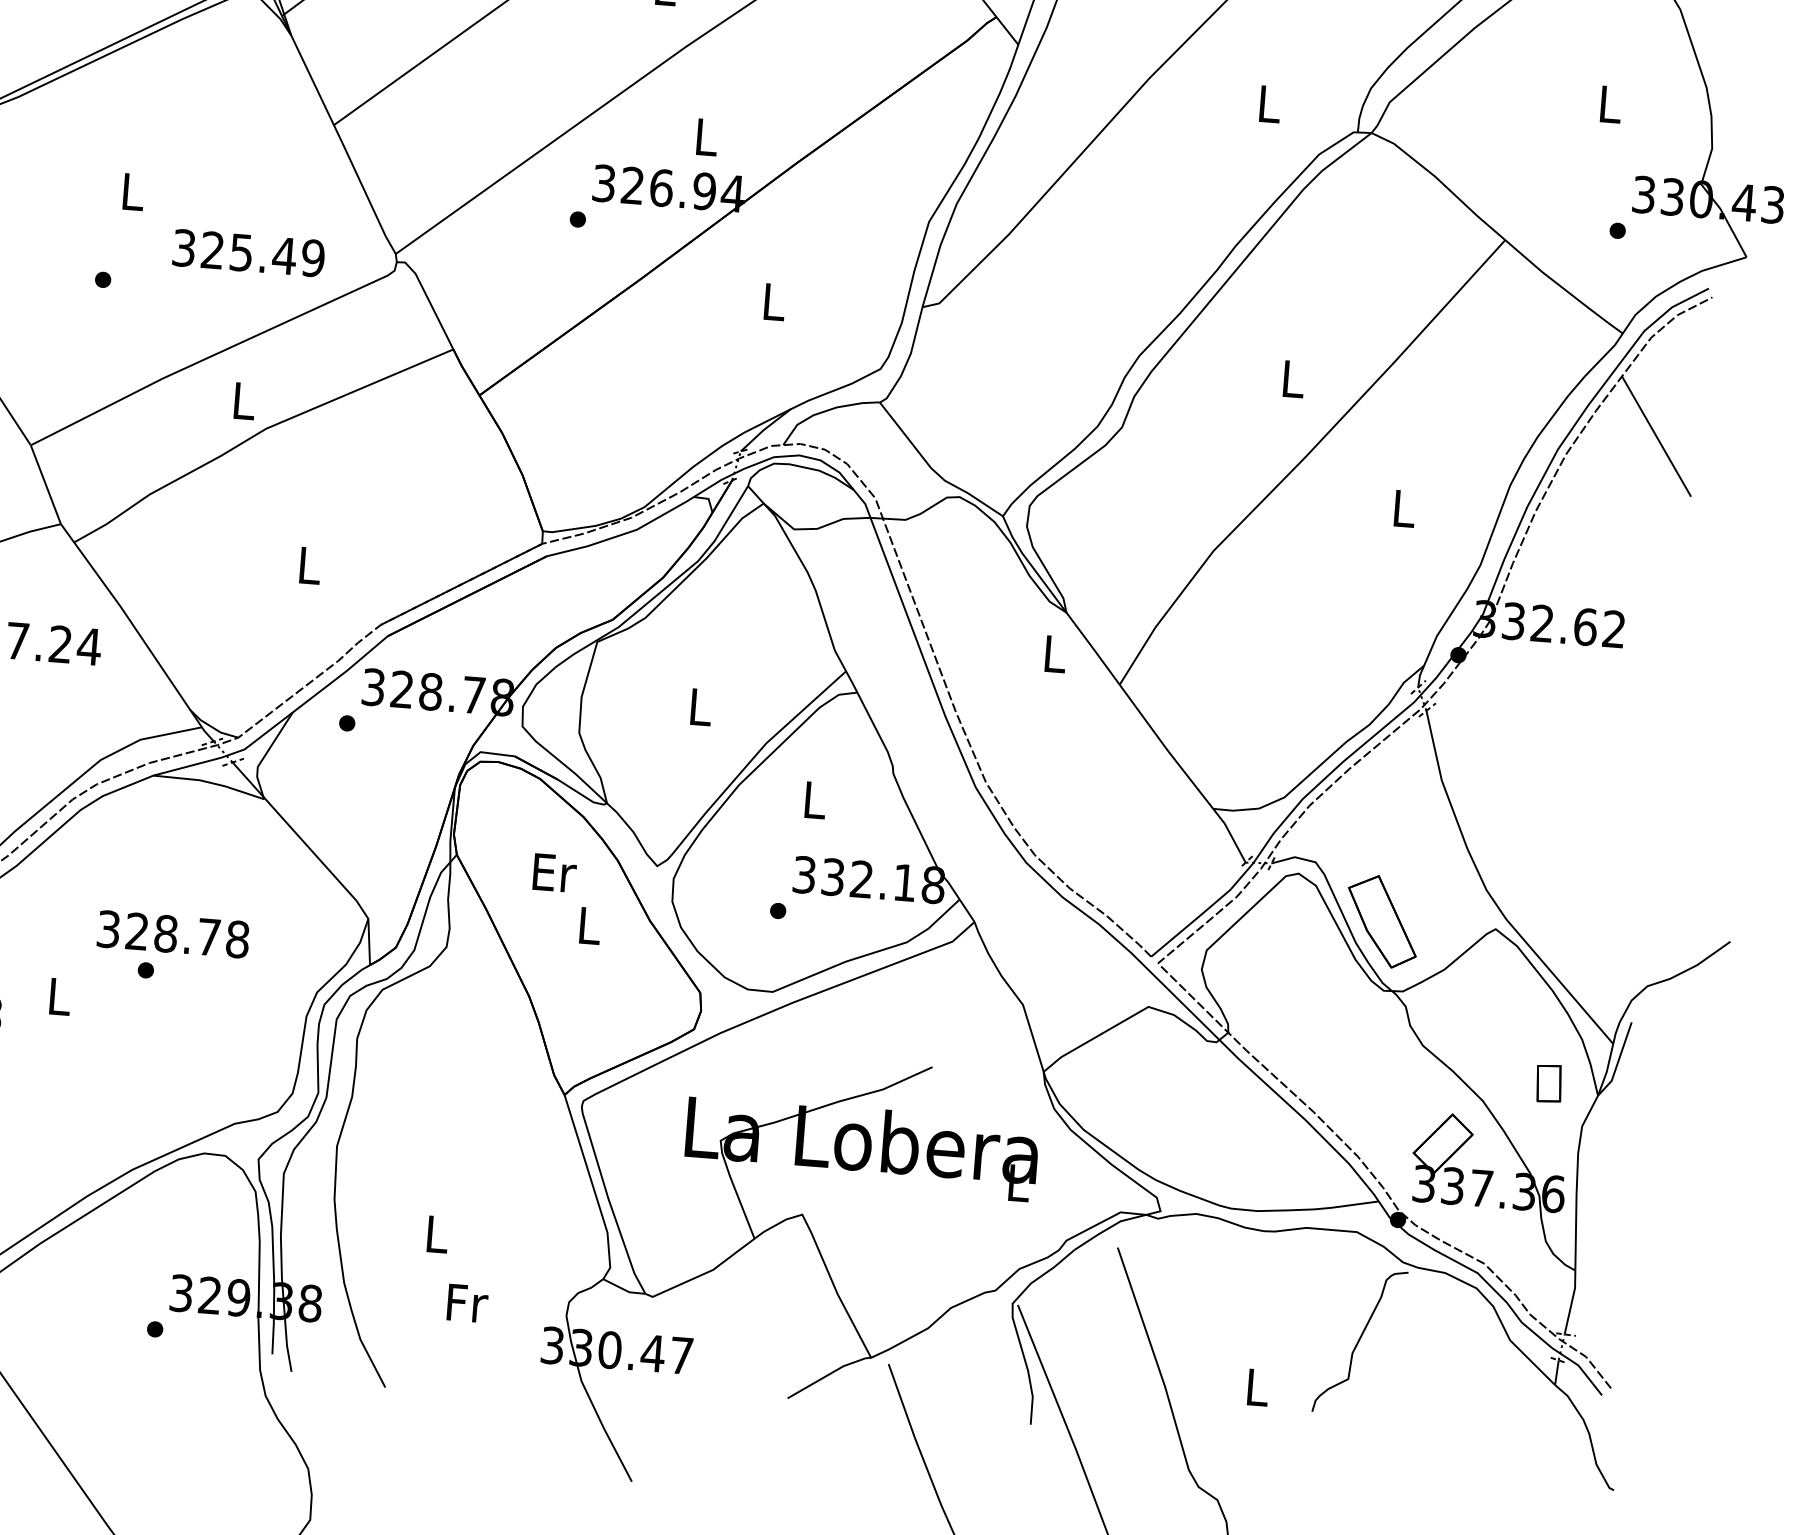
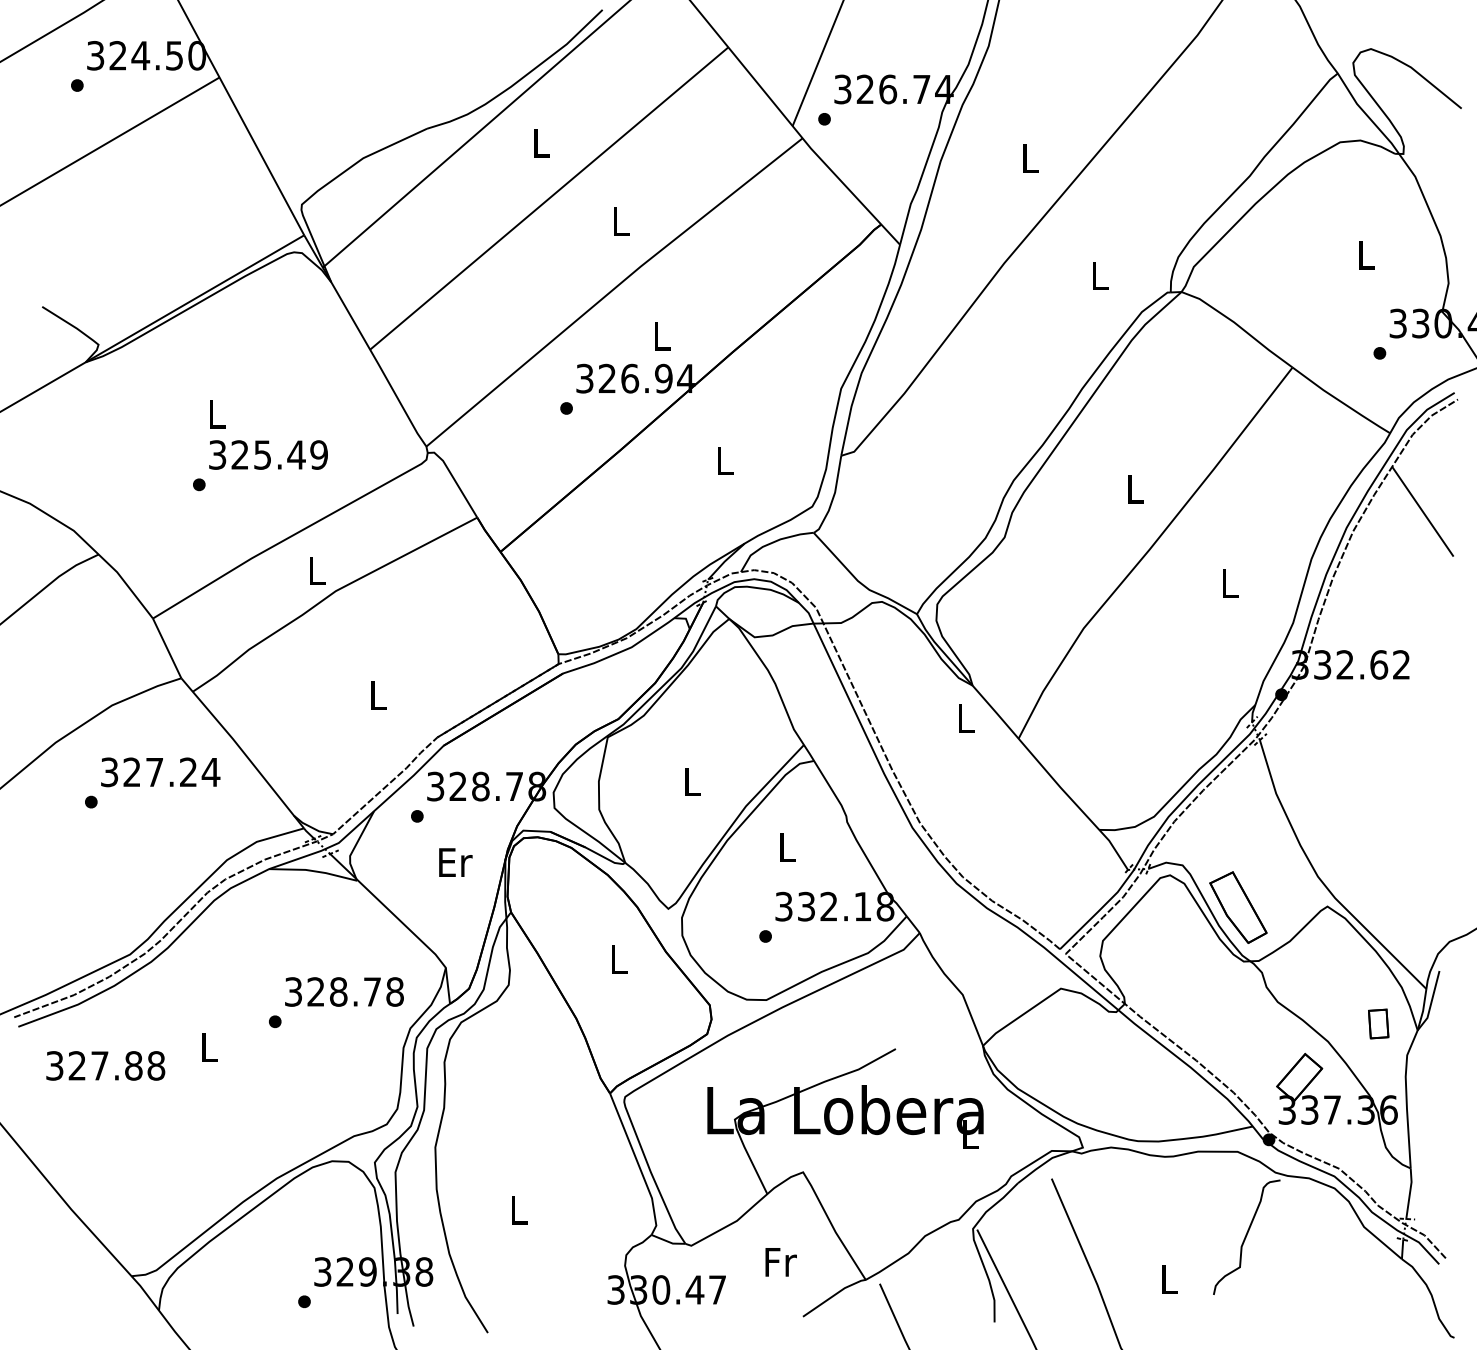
text: (248, 252) -> (268, 454), moved
text: (554, 872) -> (455, 862), moved
text: (173, 933) -> (344, 991), moved
text: (466, 1303) -> (780, 1262), moved

